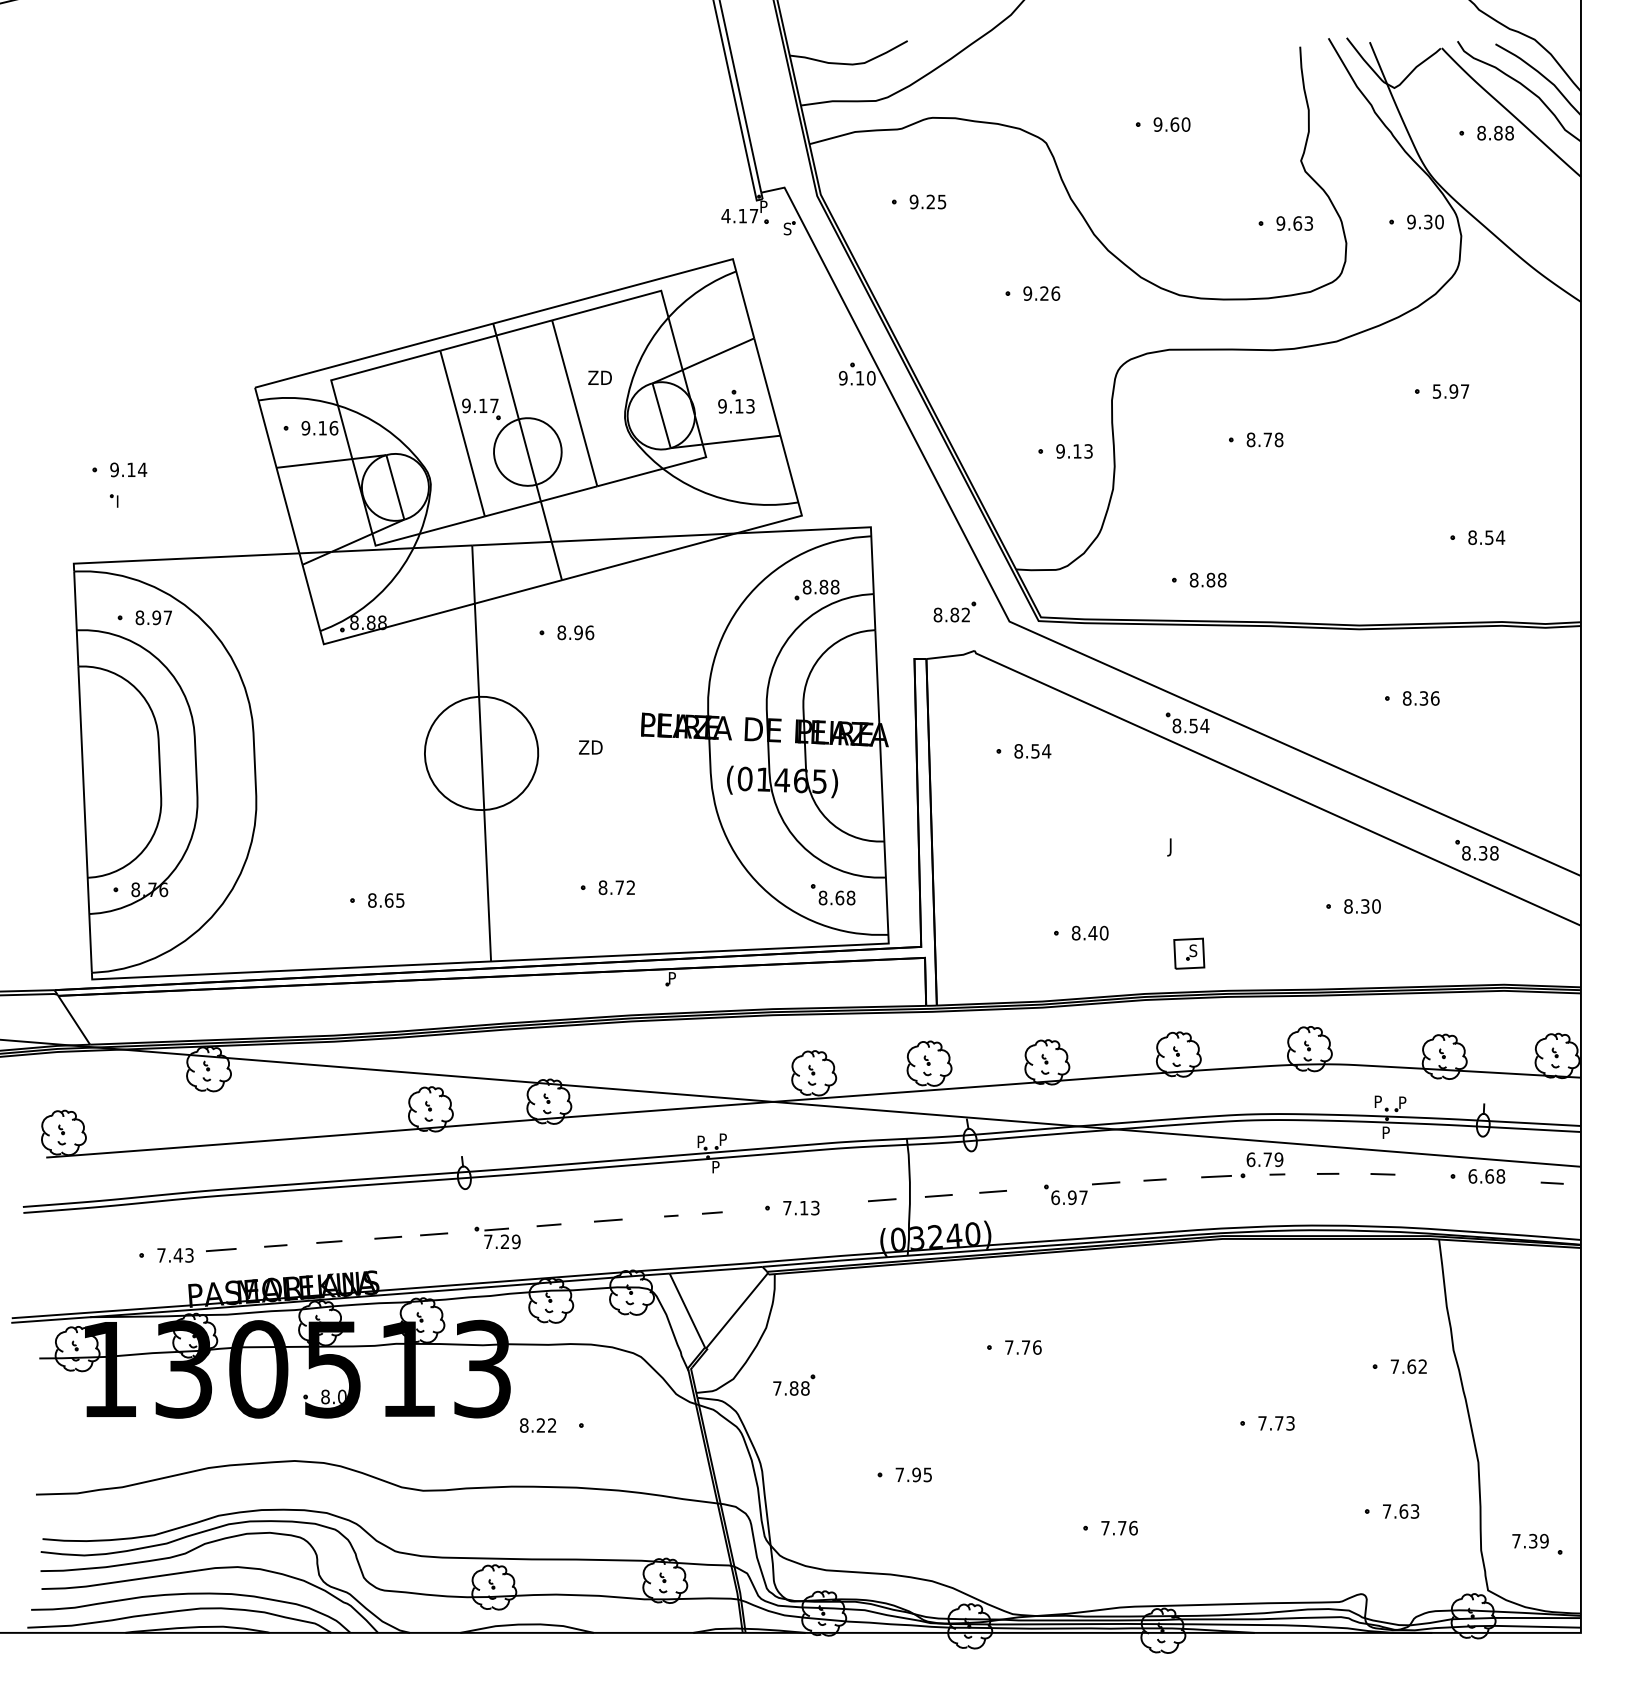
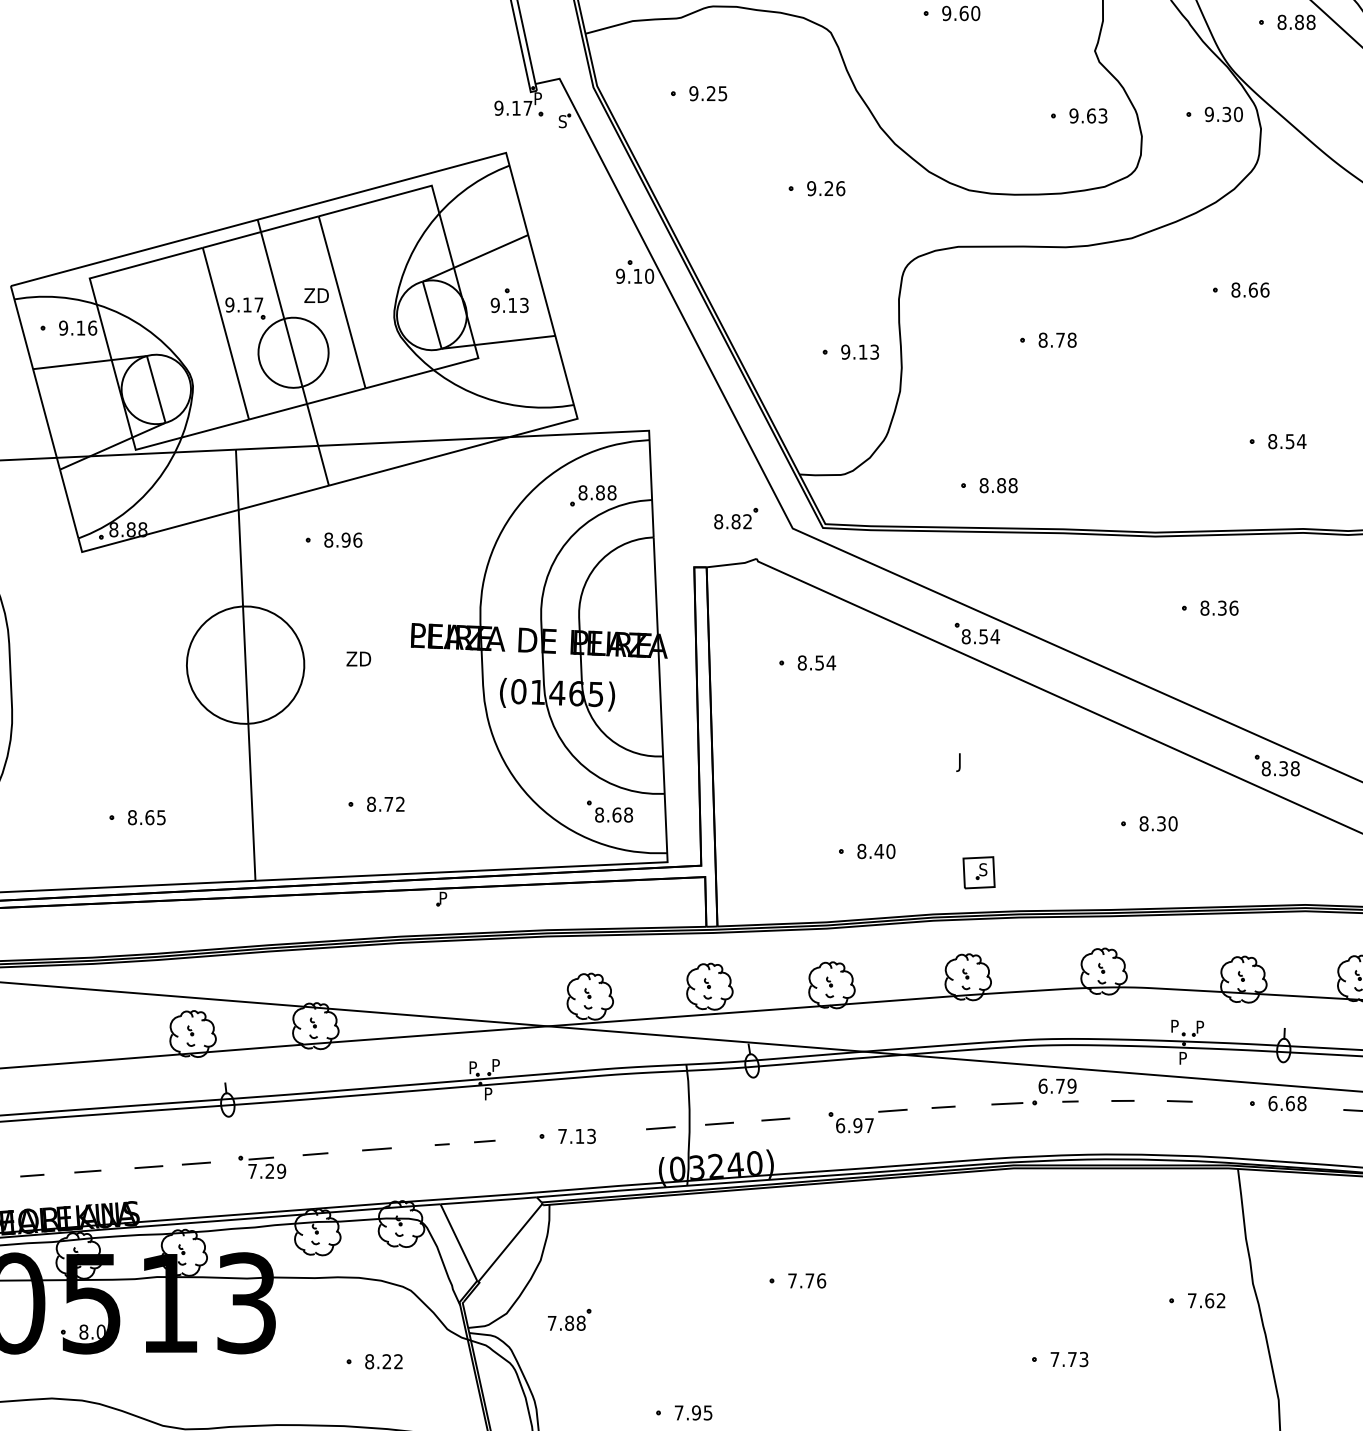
text: (725, 215) -> (498, 107), 4.17 -> 9.17
text: (599, 377) -> (316, 295), moved
text: (1450, 391) -> (1249, 290), 5.97 -> 8.66
text: (537, 1425) -> (383, 1361), moved

